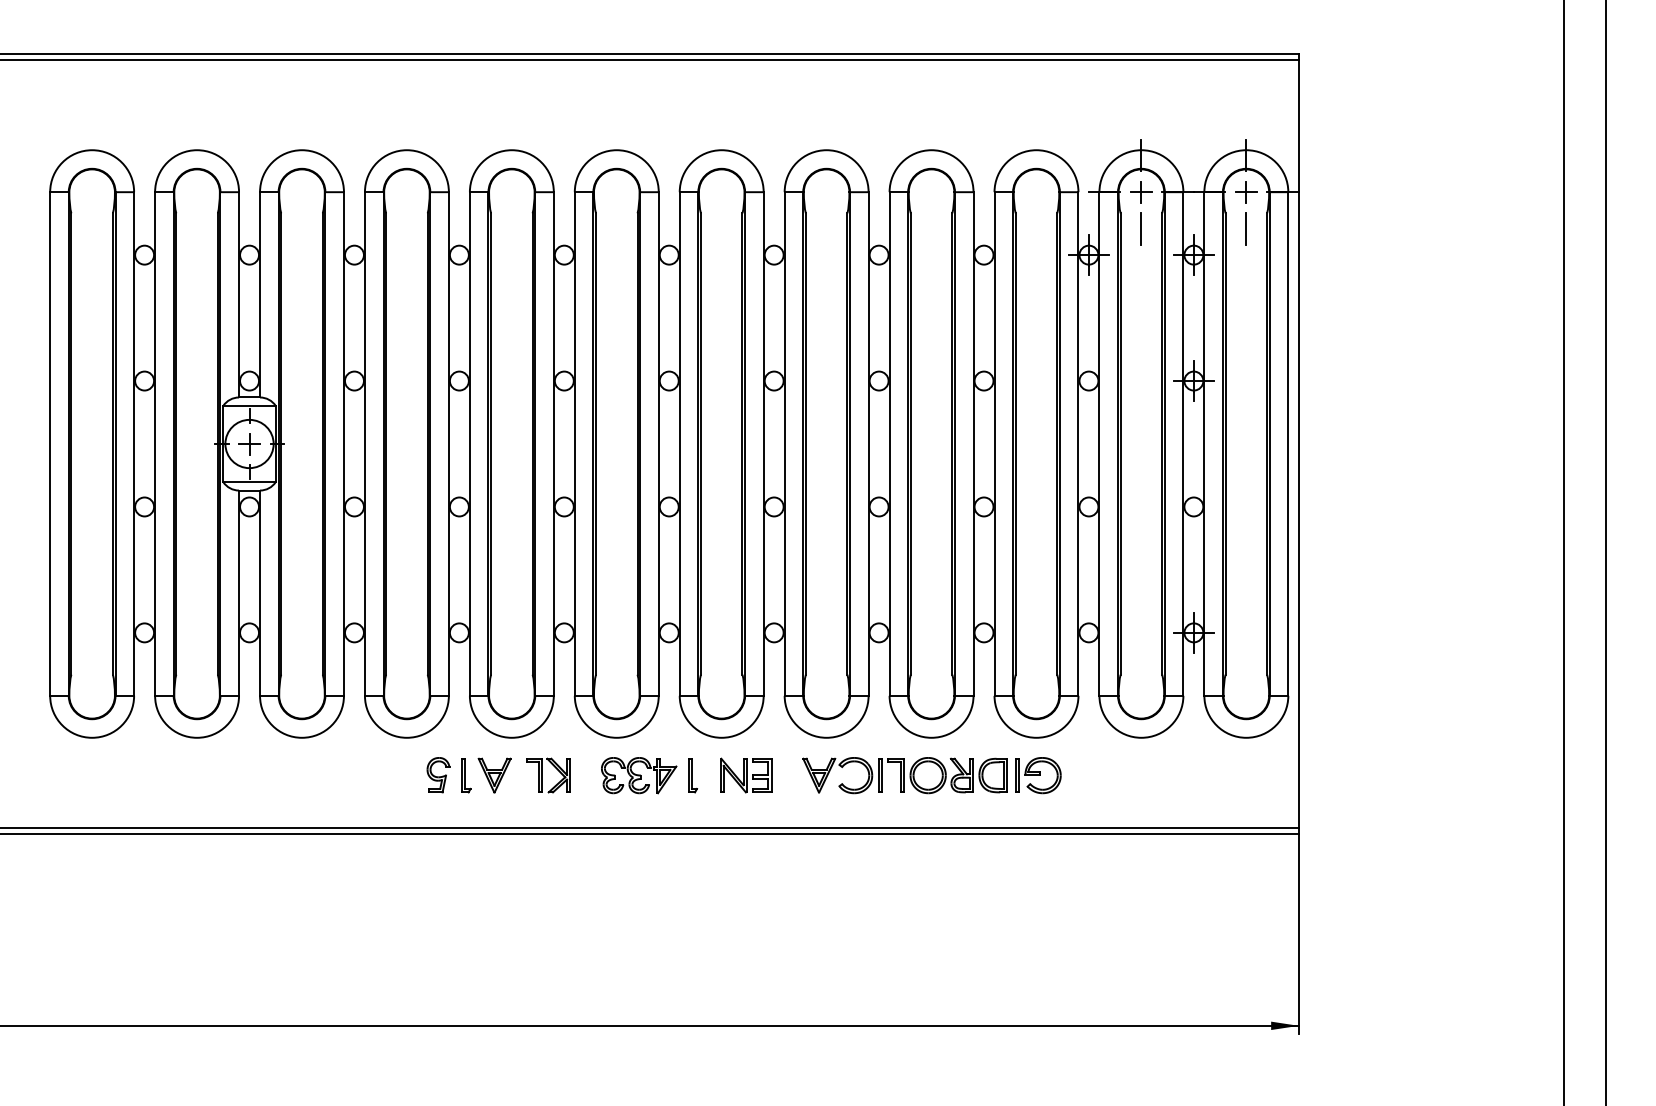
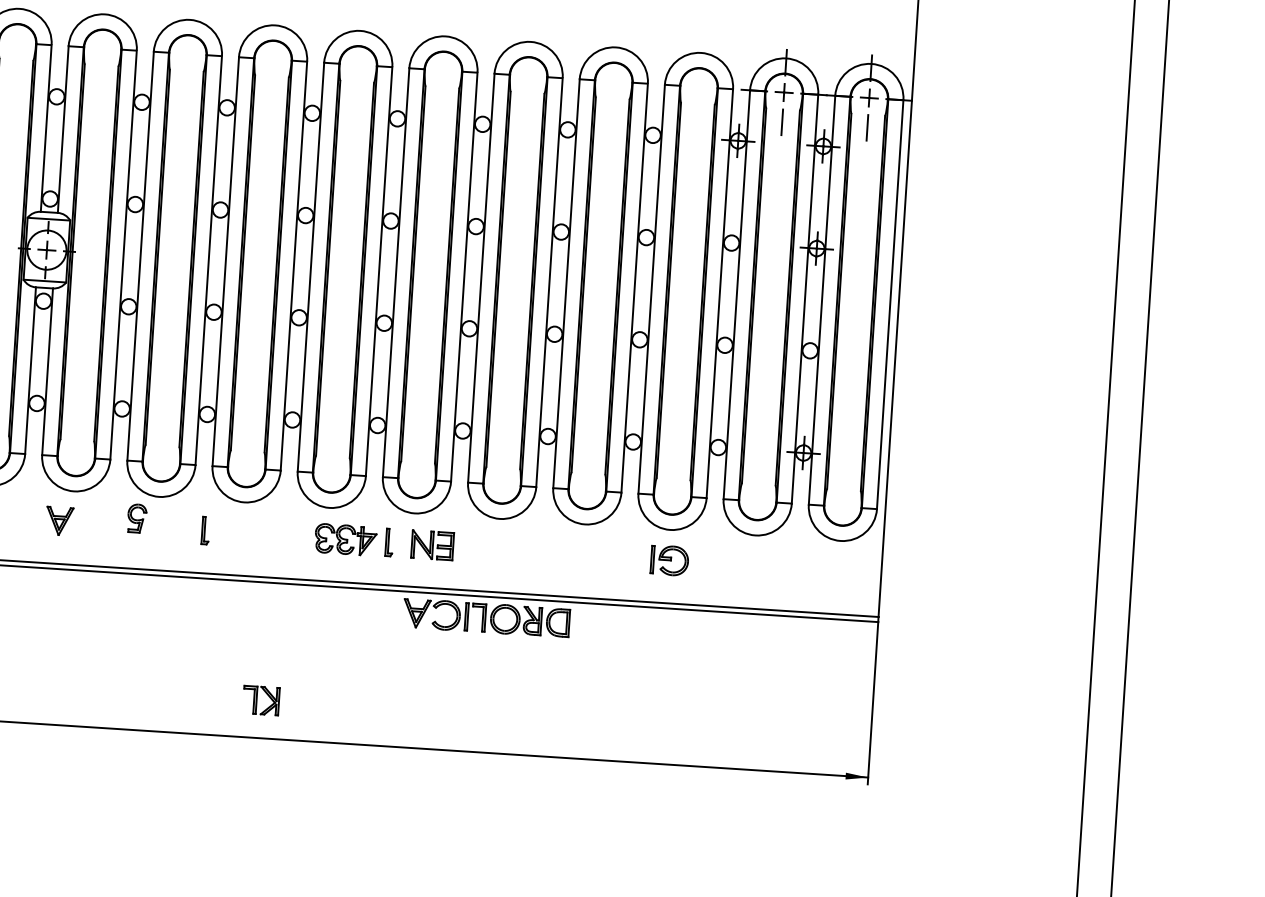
part: (438, 775) -> (137, 518), moved
part: (494, 775) -> (59, 521), moved
part: (548, 775) -> (261, 700), moved
part: (904, 775) -> (486, 618), moved

